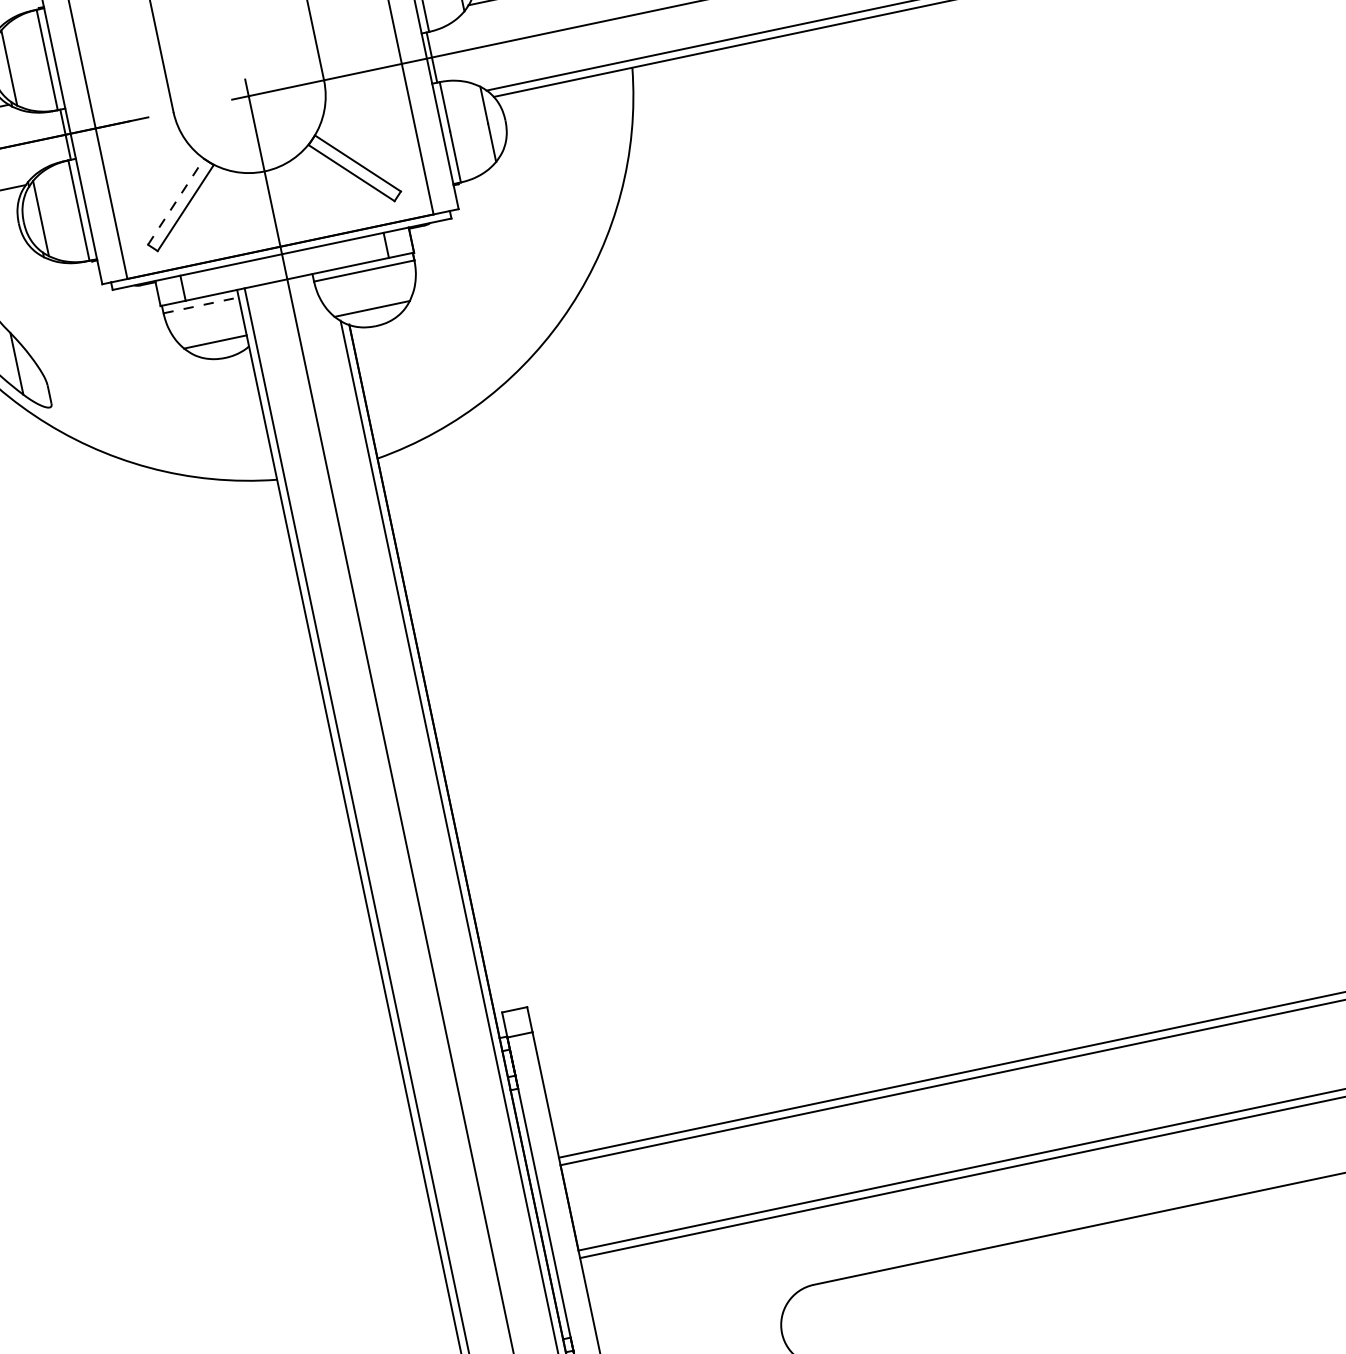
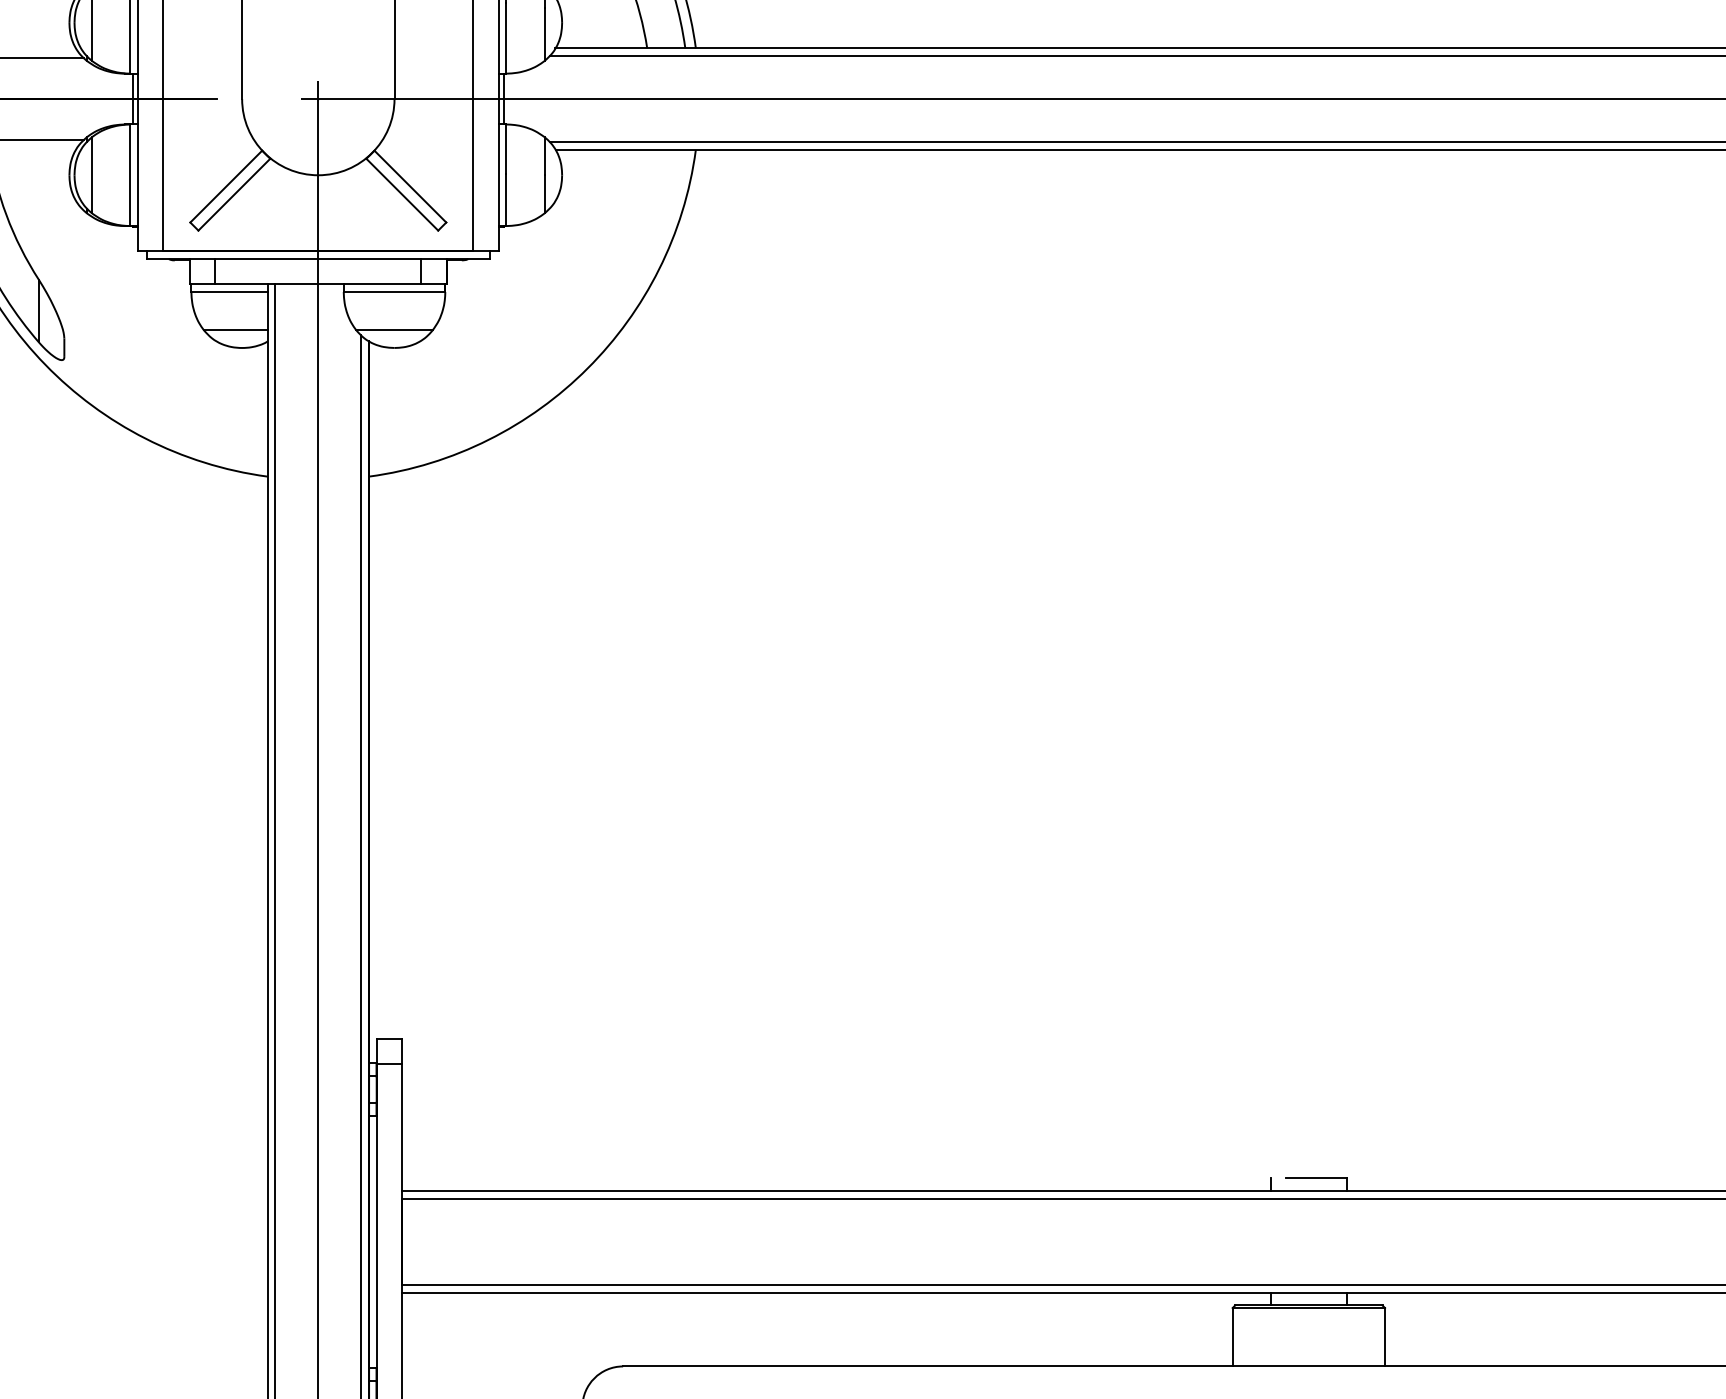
line: (176, 201) -> (226, 186), dashed -> solid
line: (201, 305) -> (229, 292), dashed -> solid

